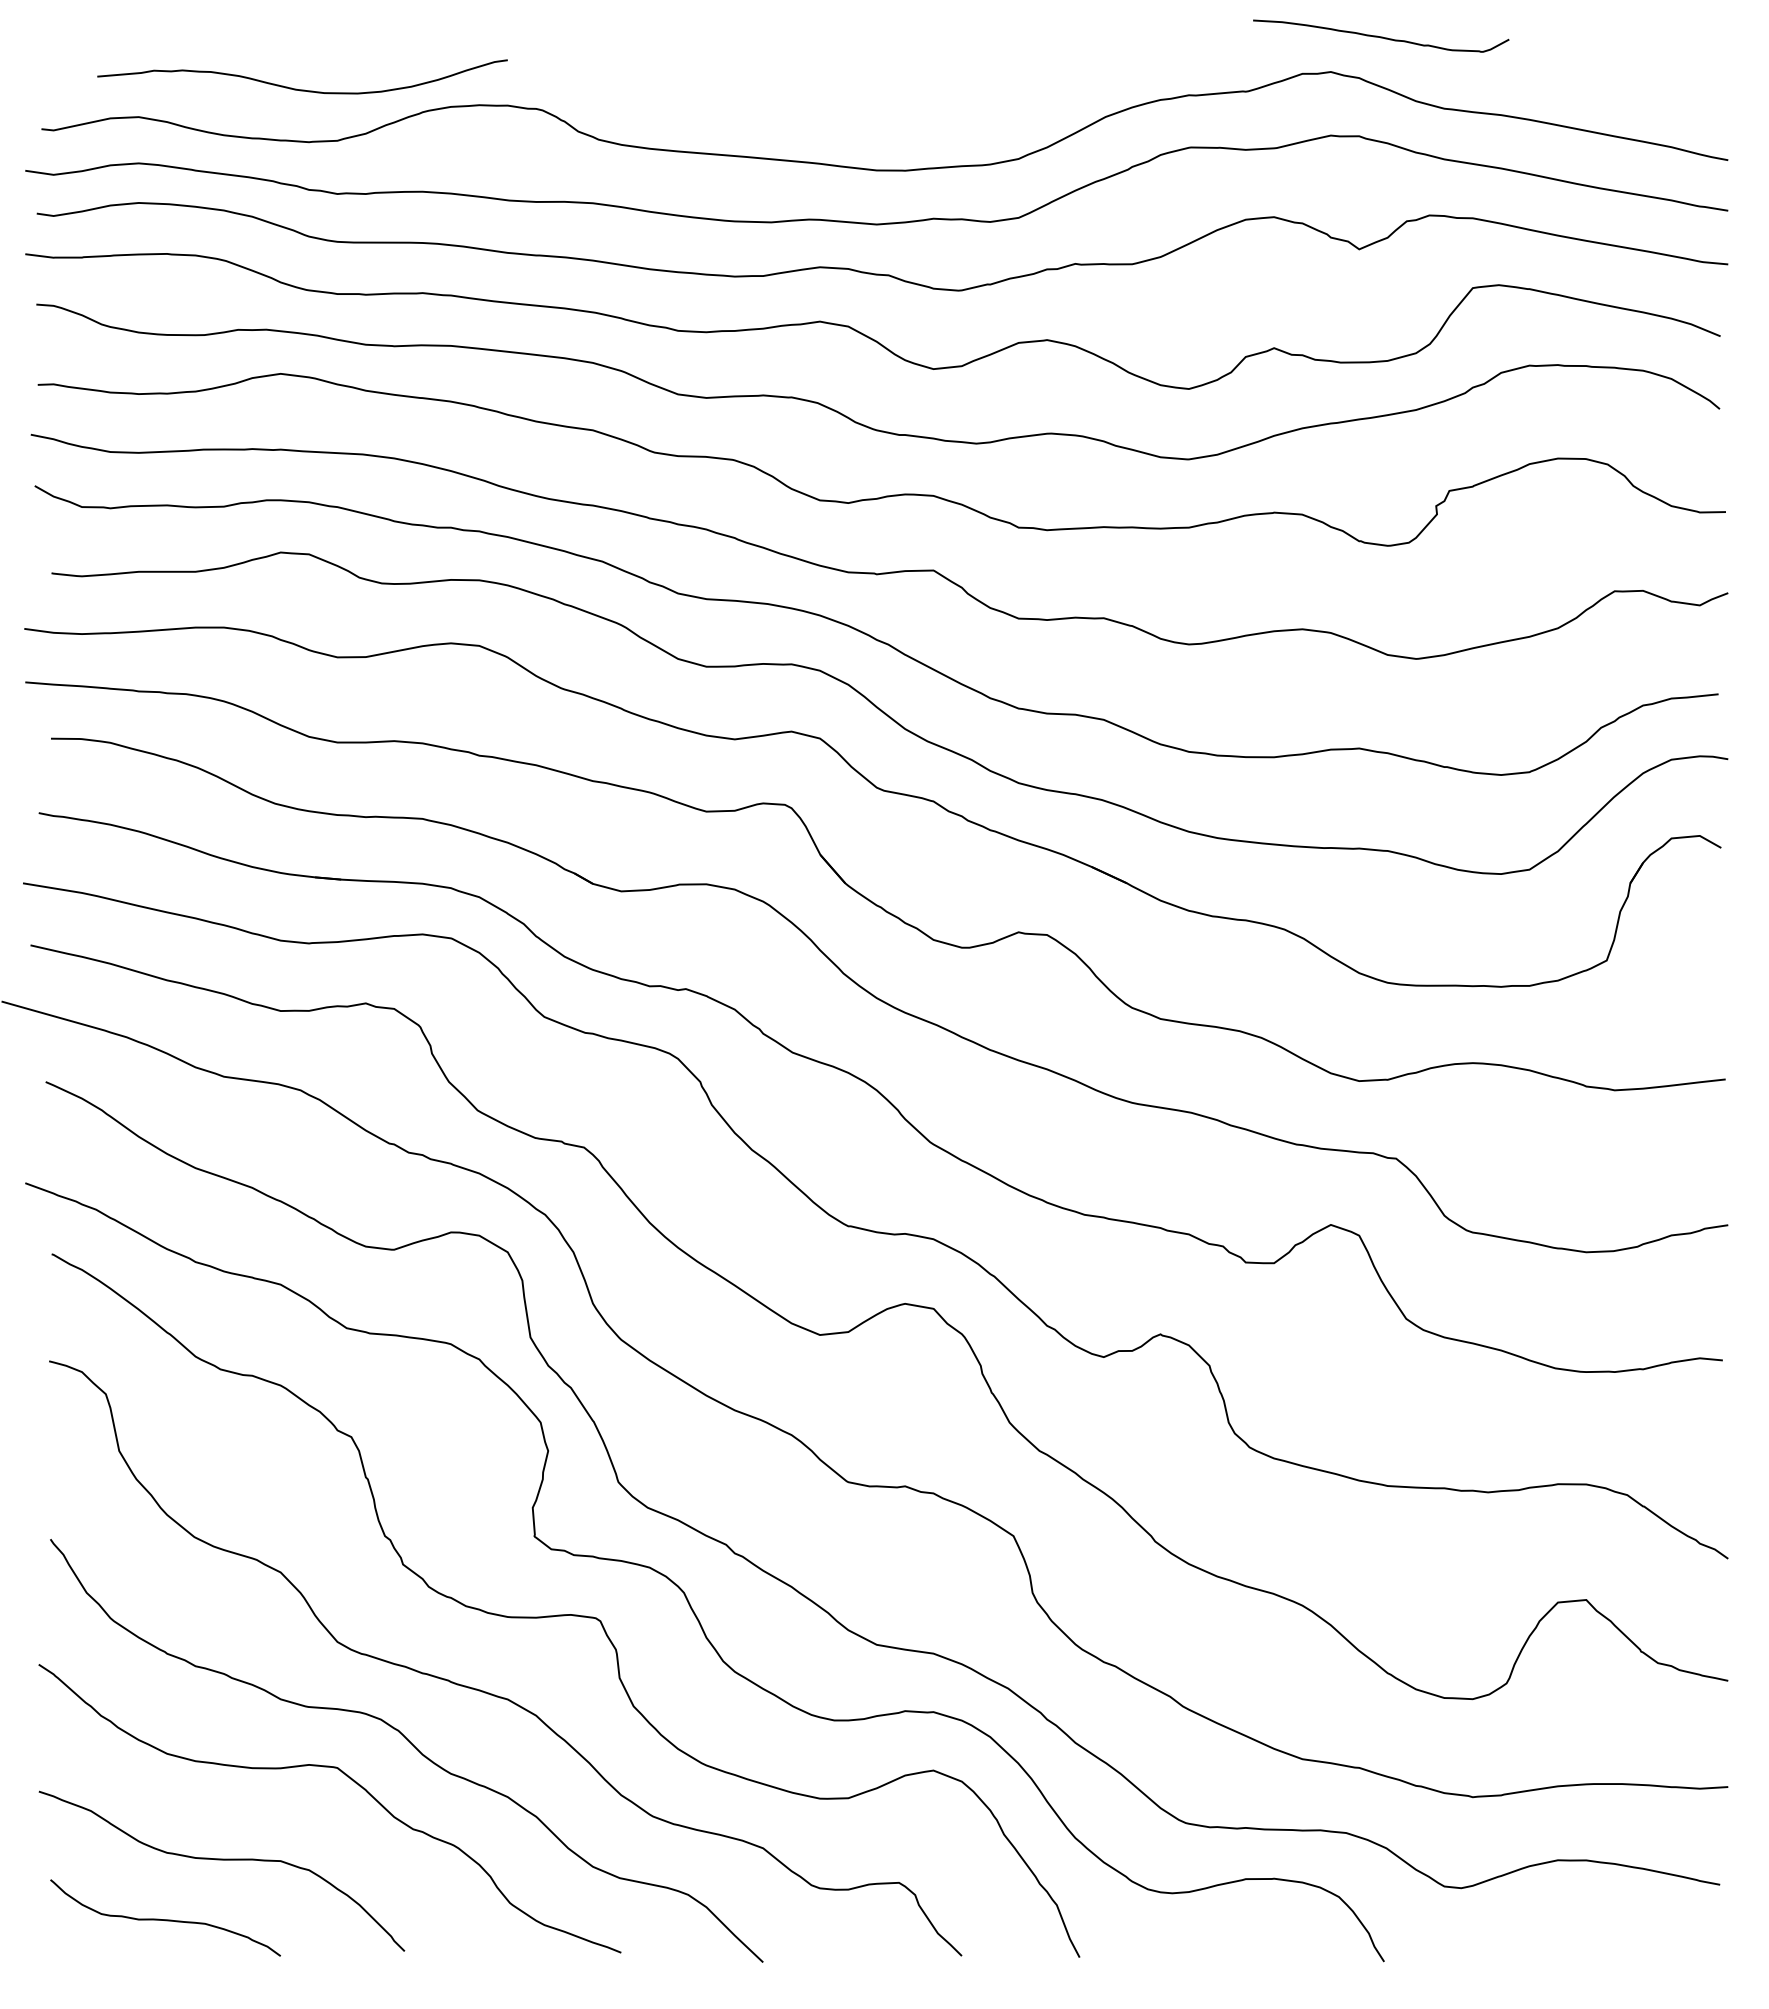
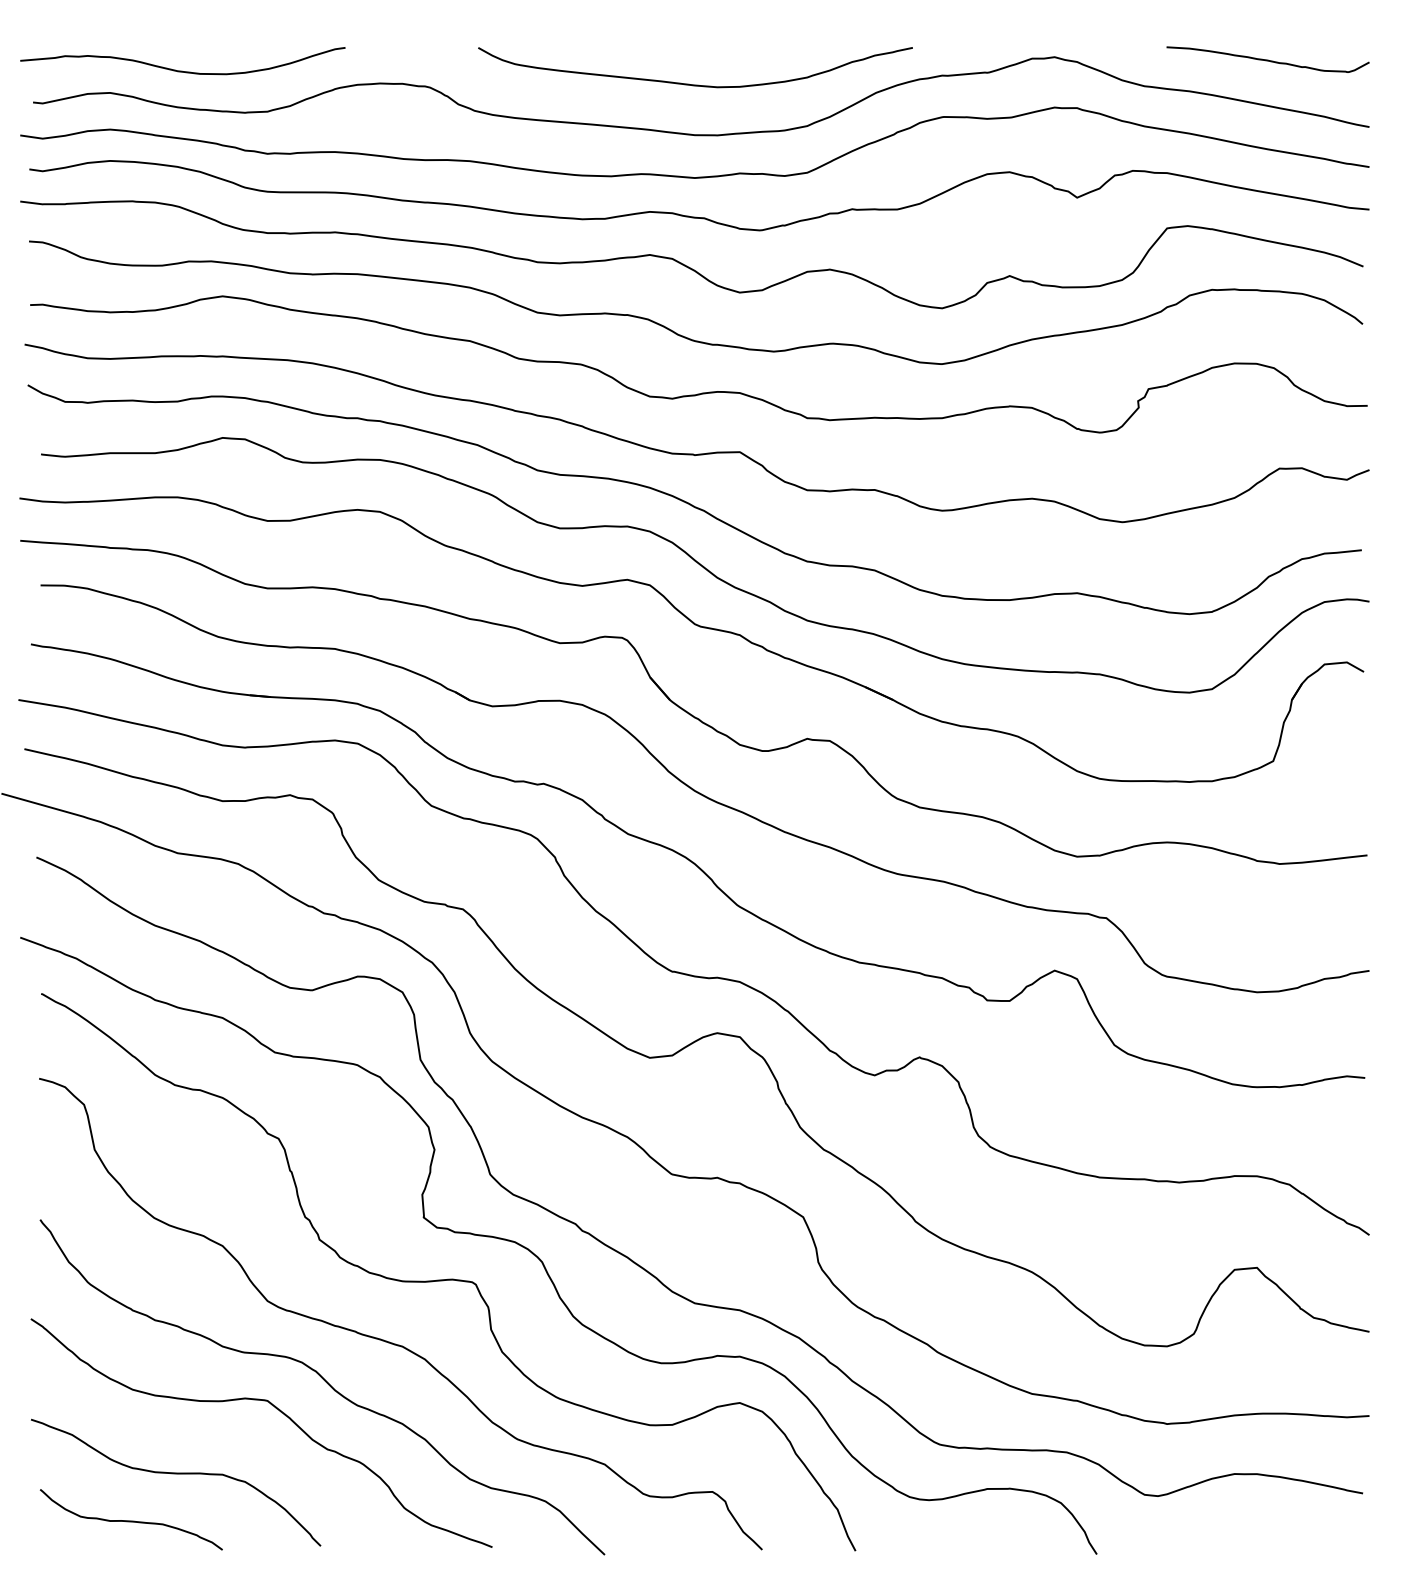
curve: (1381, 36) -> (1268, 59), moved
curve: (302, 89) -> (182, 71), moved
curve: (877, 106) -> (695, 84), added

